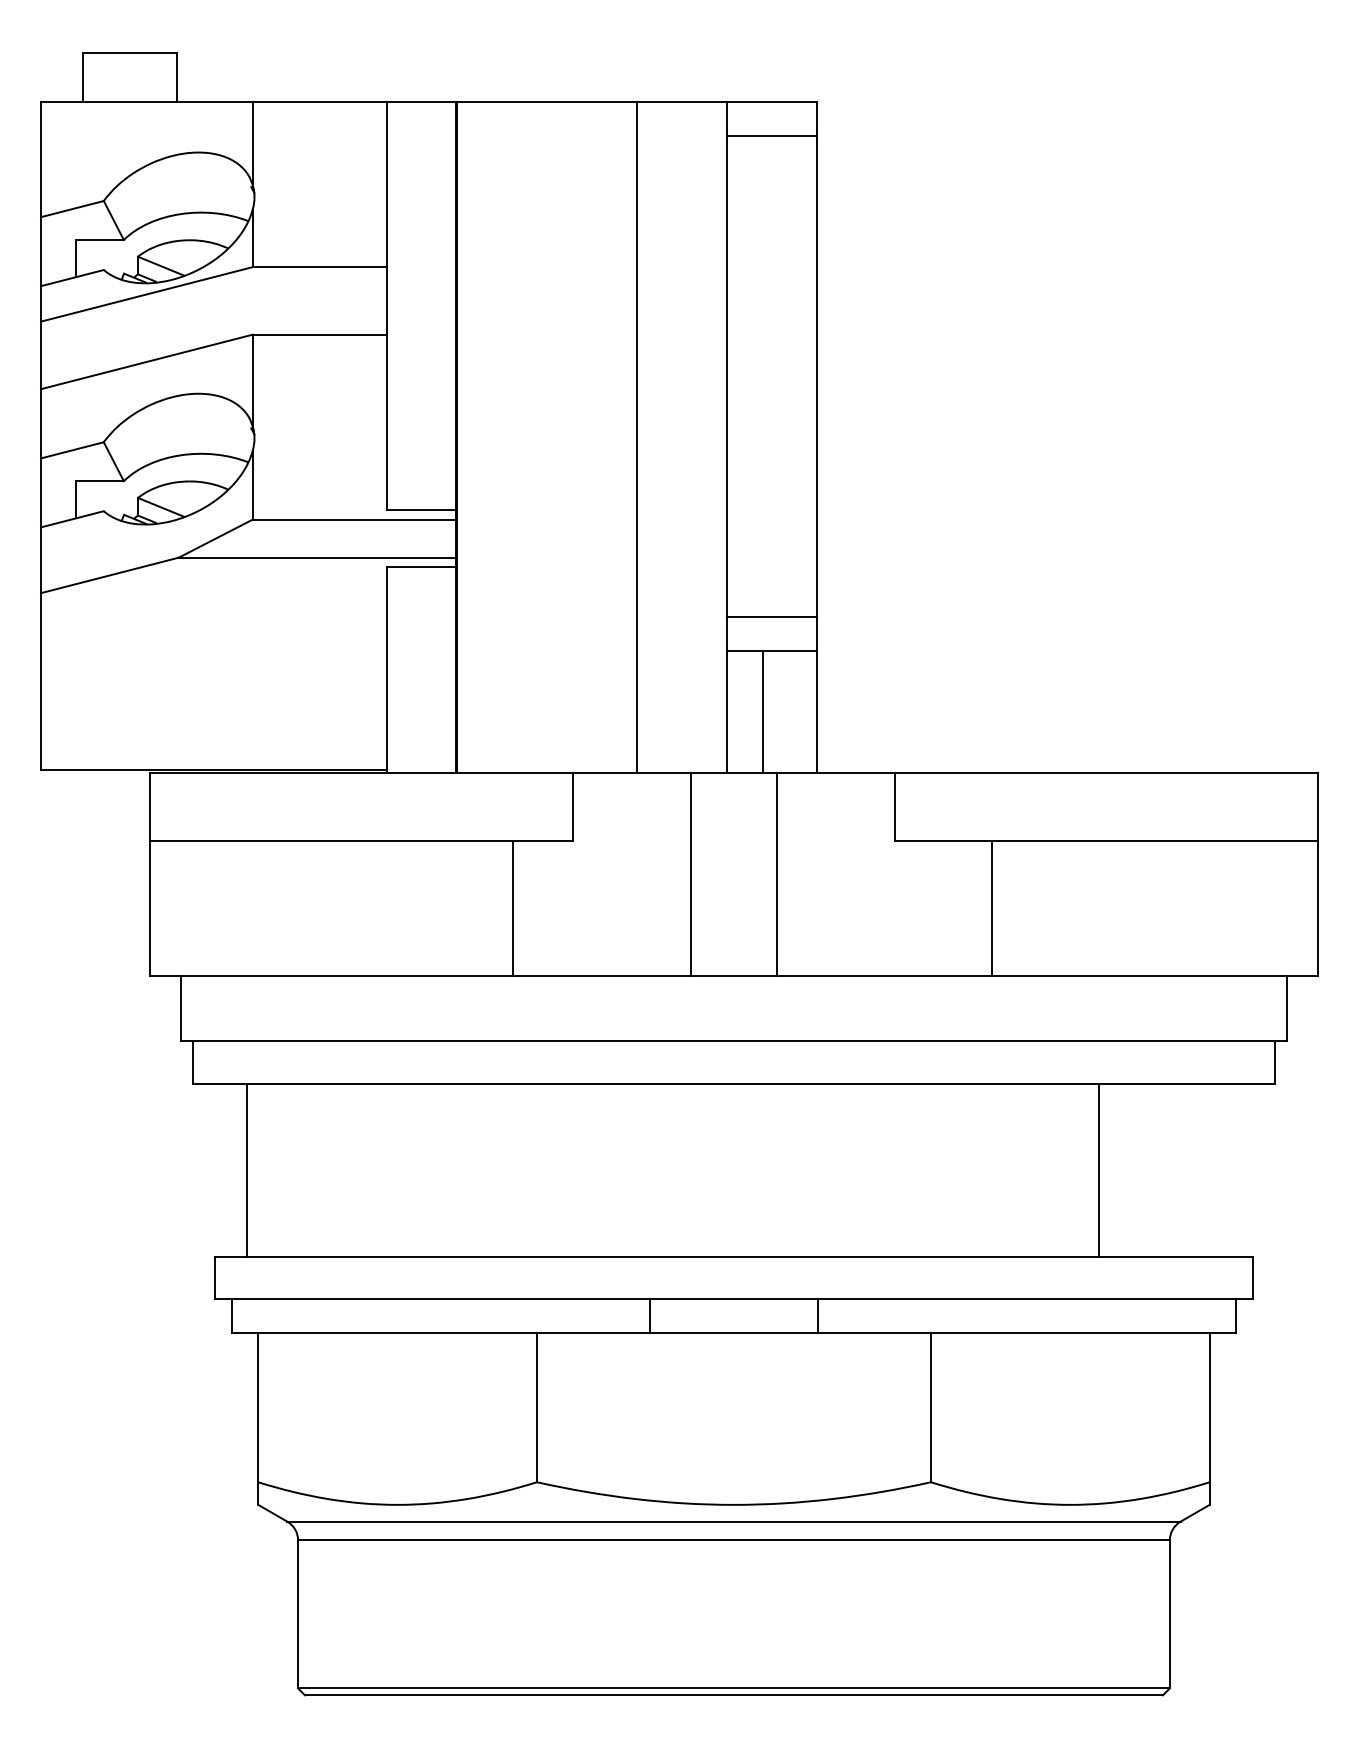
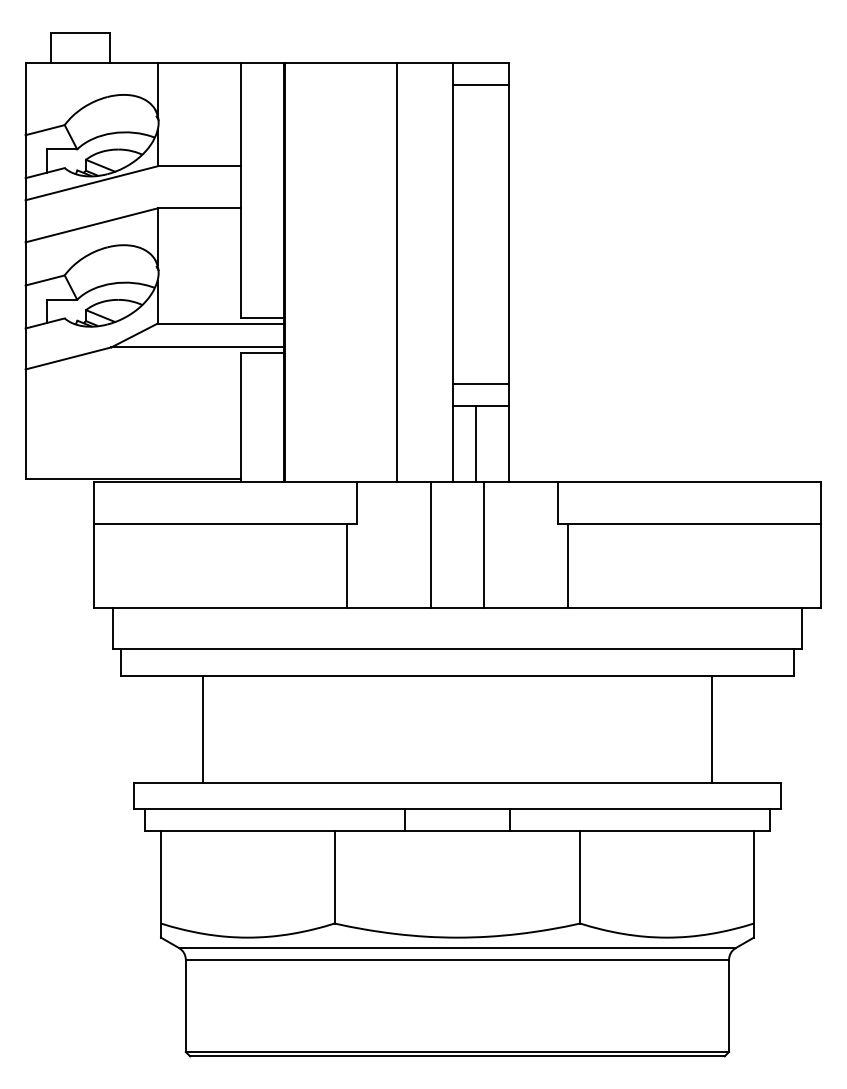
line: (512, 907) -> (346, 565), moved
line: (990, 907) -> (567, 565), moved
line: (247, 1170) -> (203, 729), moved
line: (1098, 1170) -> (711, 729), moved

